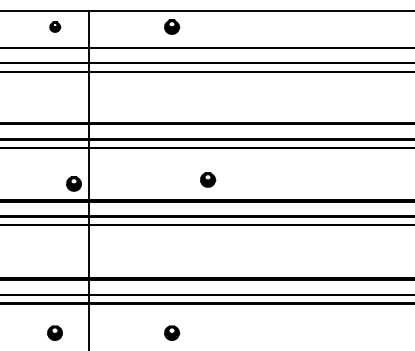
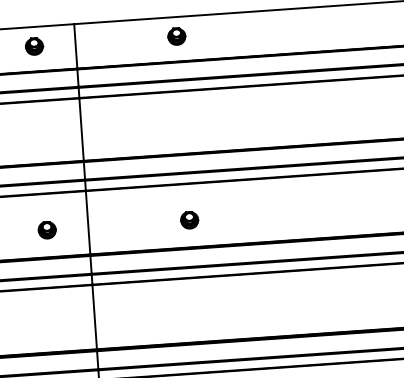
part: (55, 26) -> (34, 45), size x1.43
part: (208, 179) -> (190, 219), moved
part: (73, 183) -> (46, 229), moved

